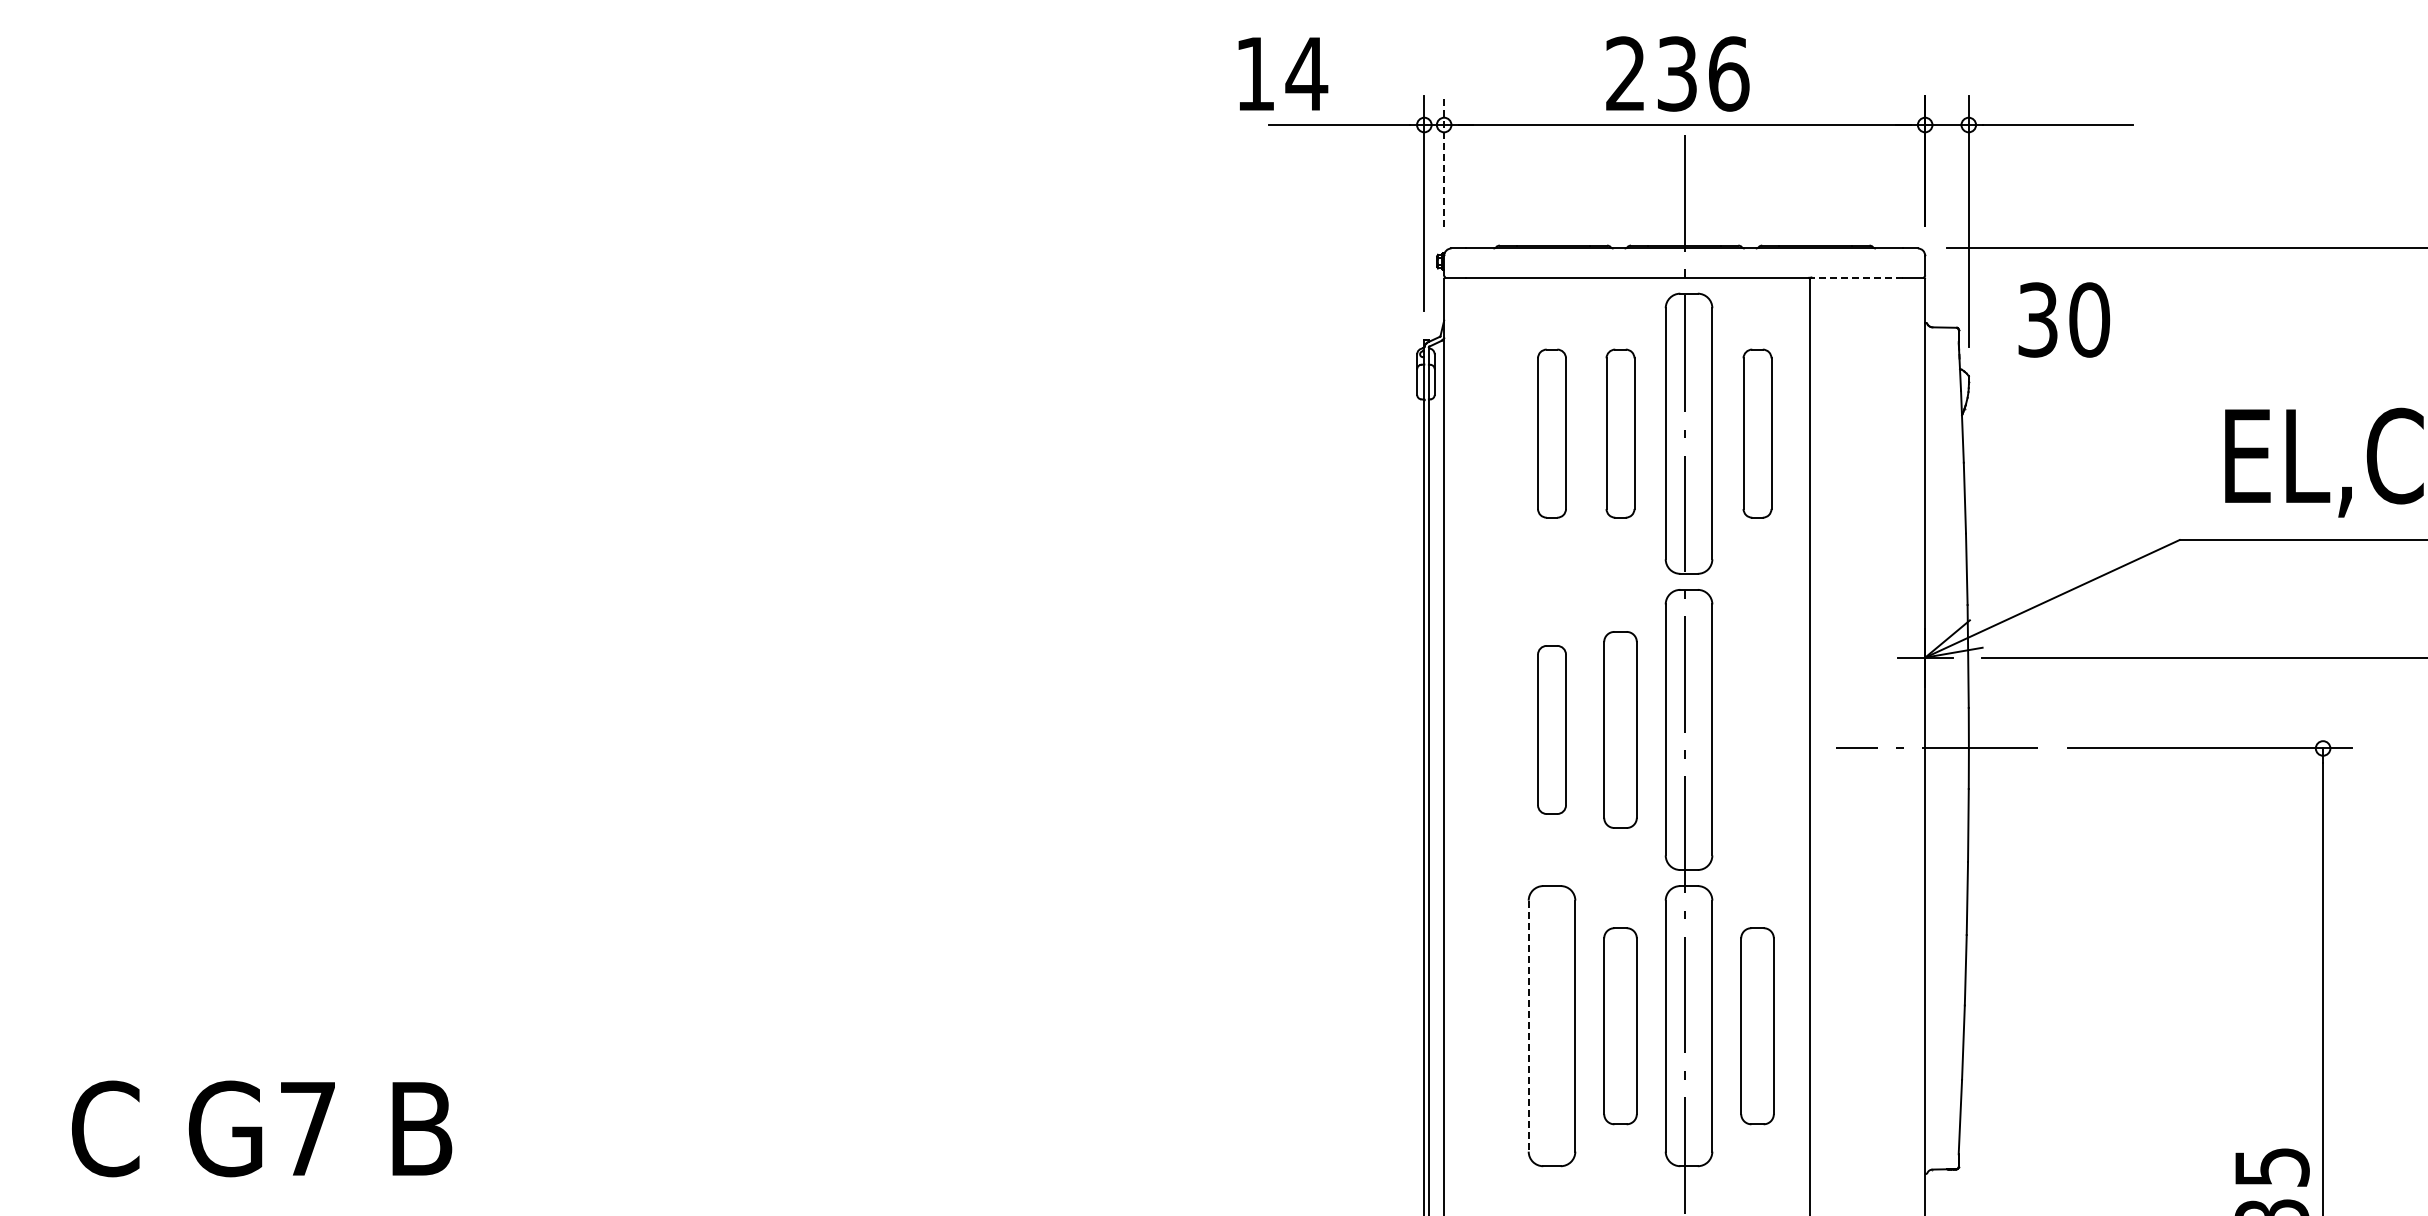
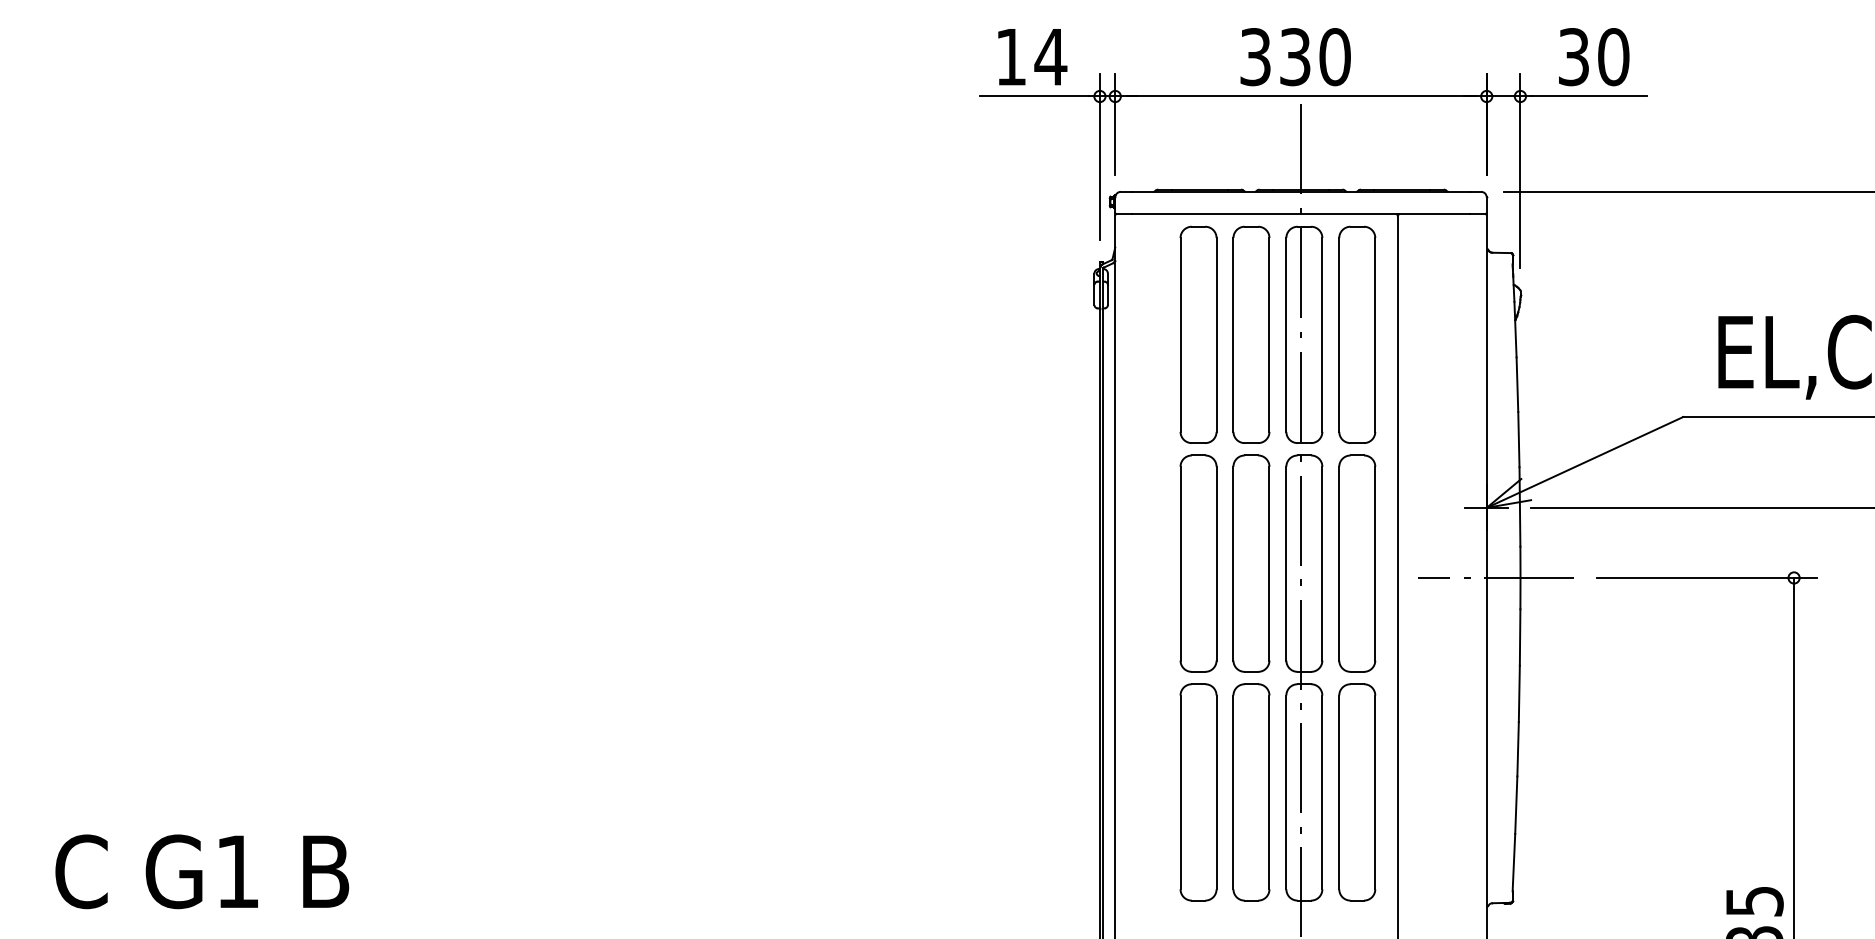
text: (1283, 73) -> (1032, 56), moved
text: (1677, 73) -> (1295, 56), 236 -> 330
line: (1444, 160) -> (1115, 123), dashed -> solid
line: (1857, 277) -> (1434, 214), dashed -> solid
text: (2063, 319) -> (1593, 56), moved
part: (1551, 433) -> (1198, 334), size x1.67
part: (1620, 433) -> (1251, 334), size x1.67
part: (1757, 433) -> (1357, 334), size x1.67
part: (1551, 729) -> (1198, 563), size x1.67
part: (1620, 729) -> (1251, 563), size x1.43
part: (1757, 729) -> (1357, 563), added
line: (1528, 1026) -> (1180, 792), dashed -> solid
part: (1620, 1026) -> (1251, 792), size x1.43
part: (1757, 1026) -> (1357, 792), size x1.43
text: (307, 1128) -> (237, 871), G7 -> G1

